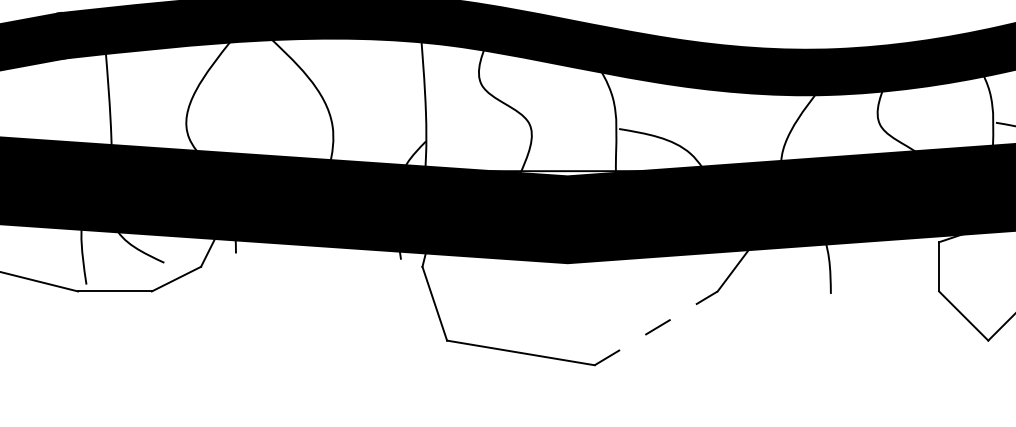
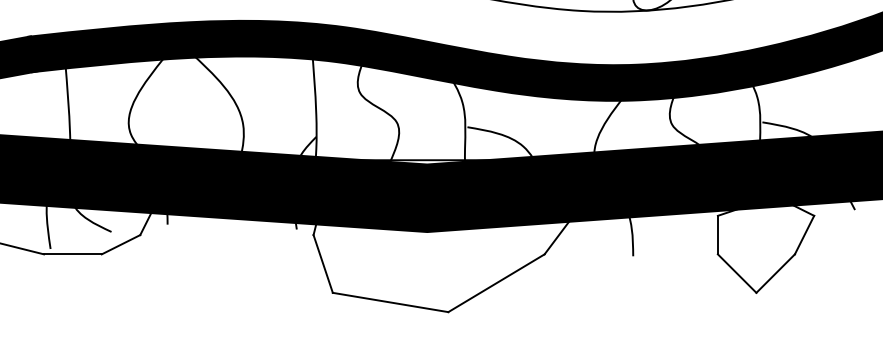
line: (656, 327) -> (496, 282), dashed -> solid

